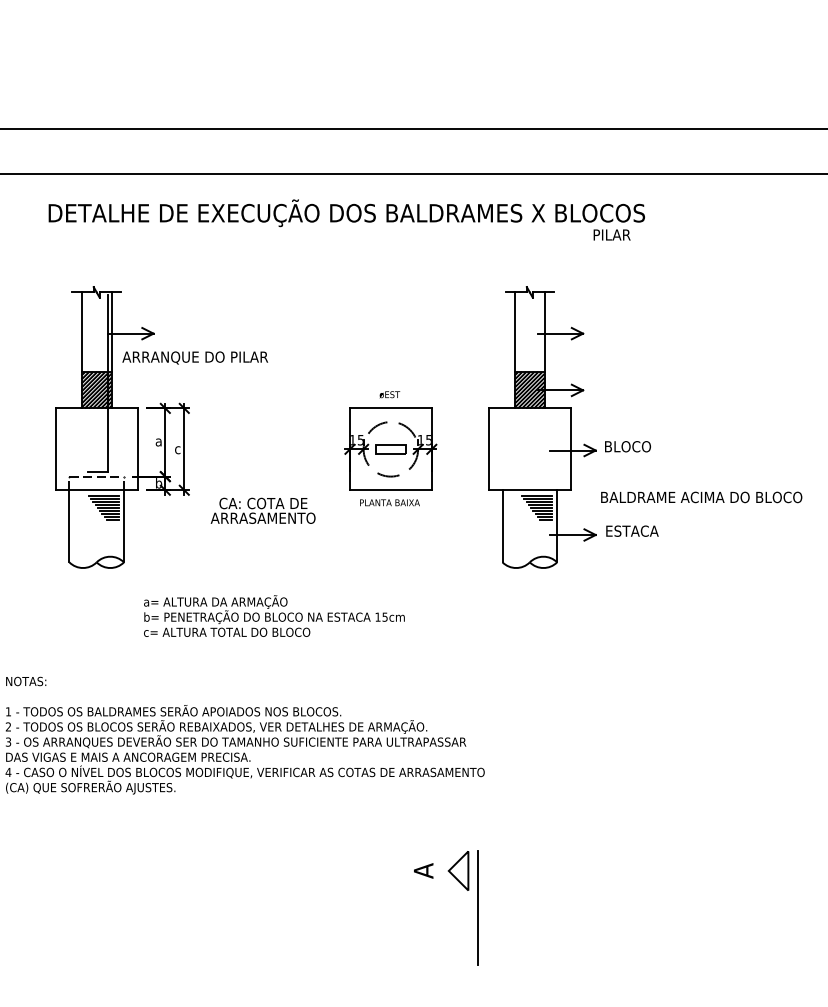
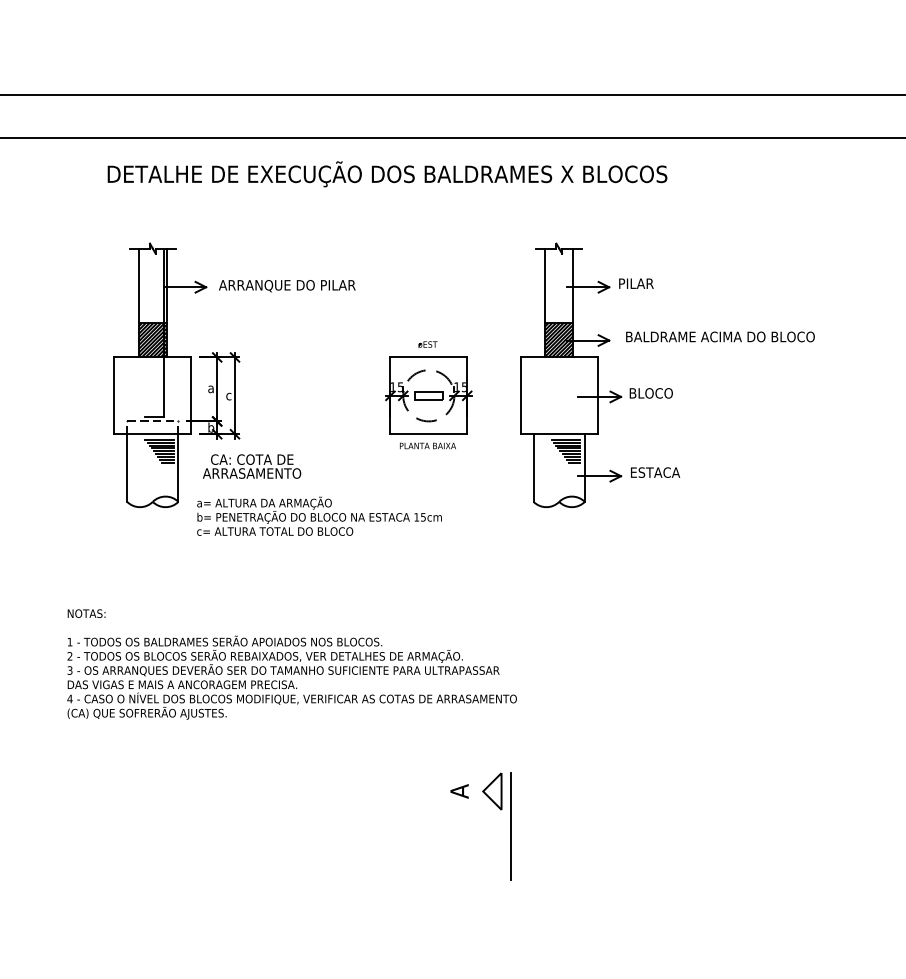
text: (612, 234) -> (636, 283), moved
text: (195, 358) -> (287, 286), moved
text: (701, 496) -> (720, 336), moved
text: (262, 510) -> (251, 466), moved
text: (274, 615) -> (319, 515), moved

